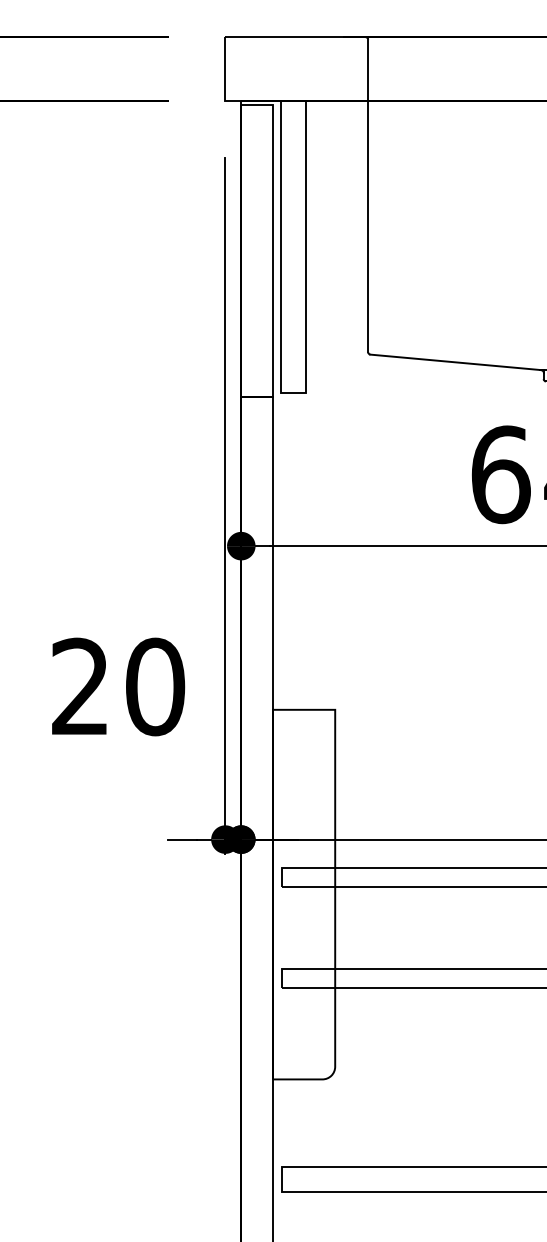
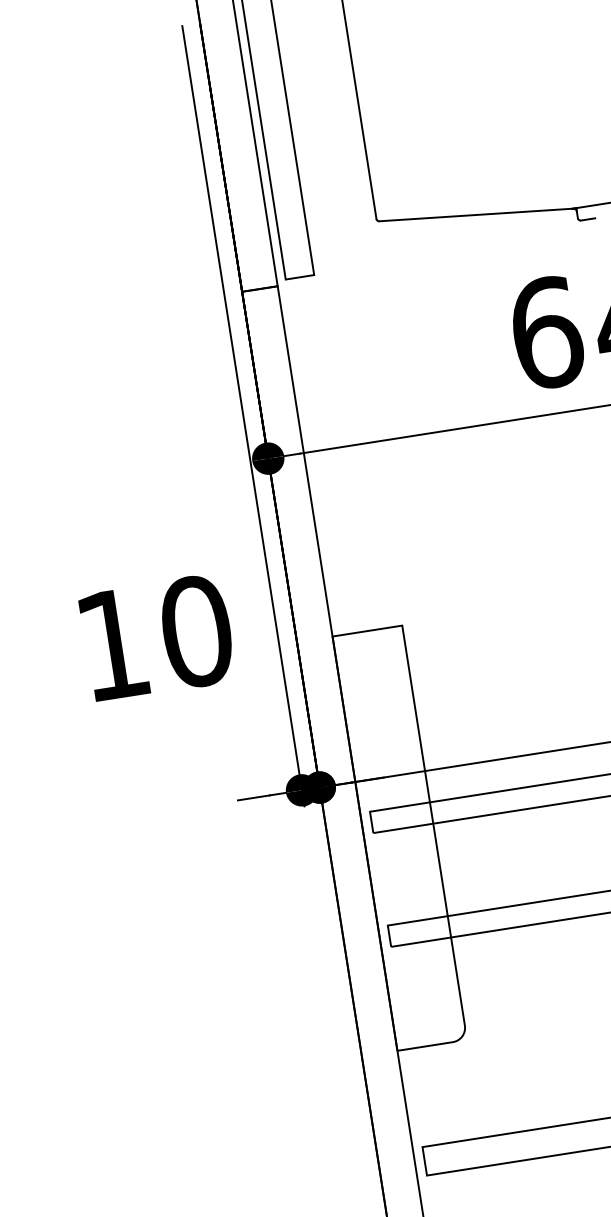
text: (79, 685) -> (111, 643), 20 -> 10

